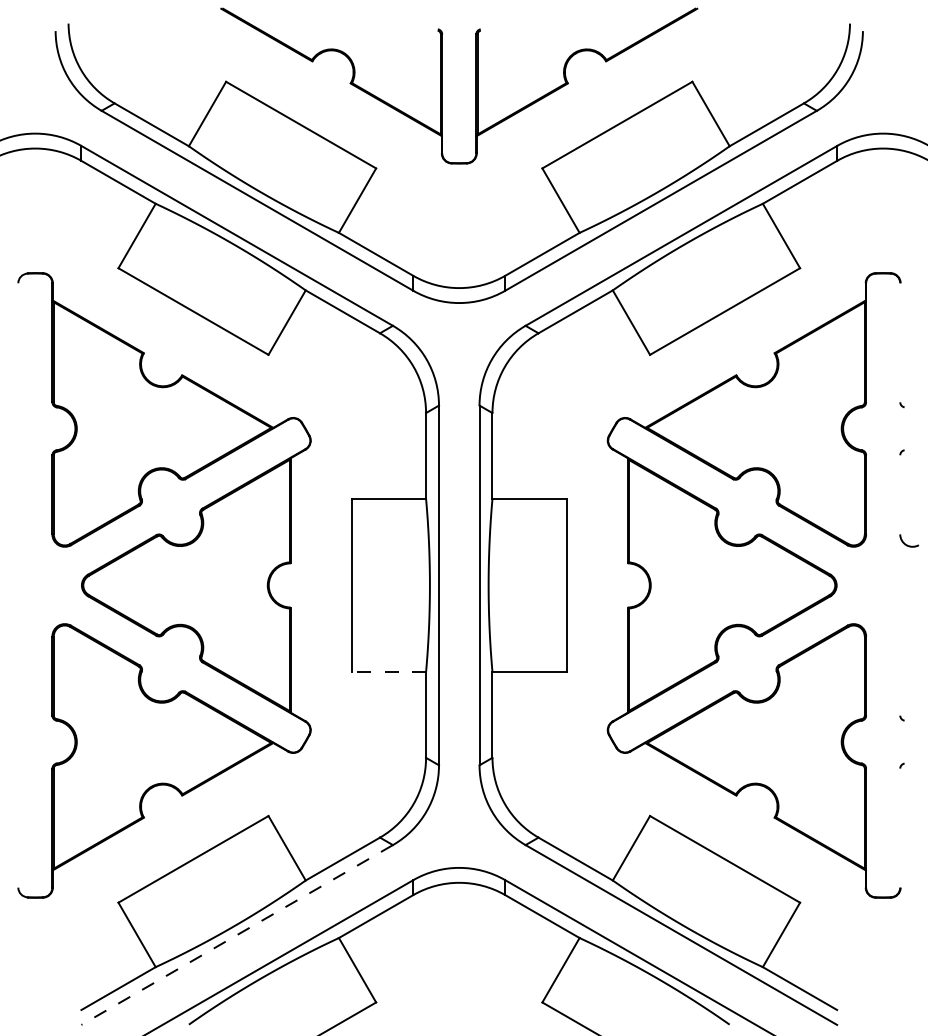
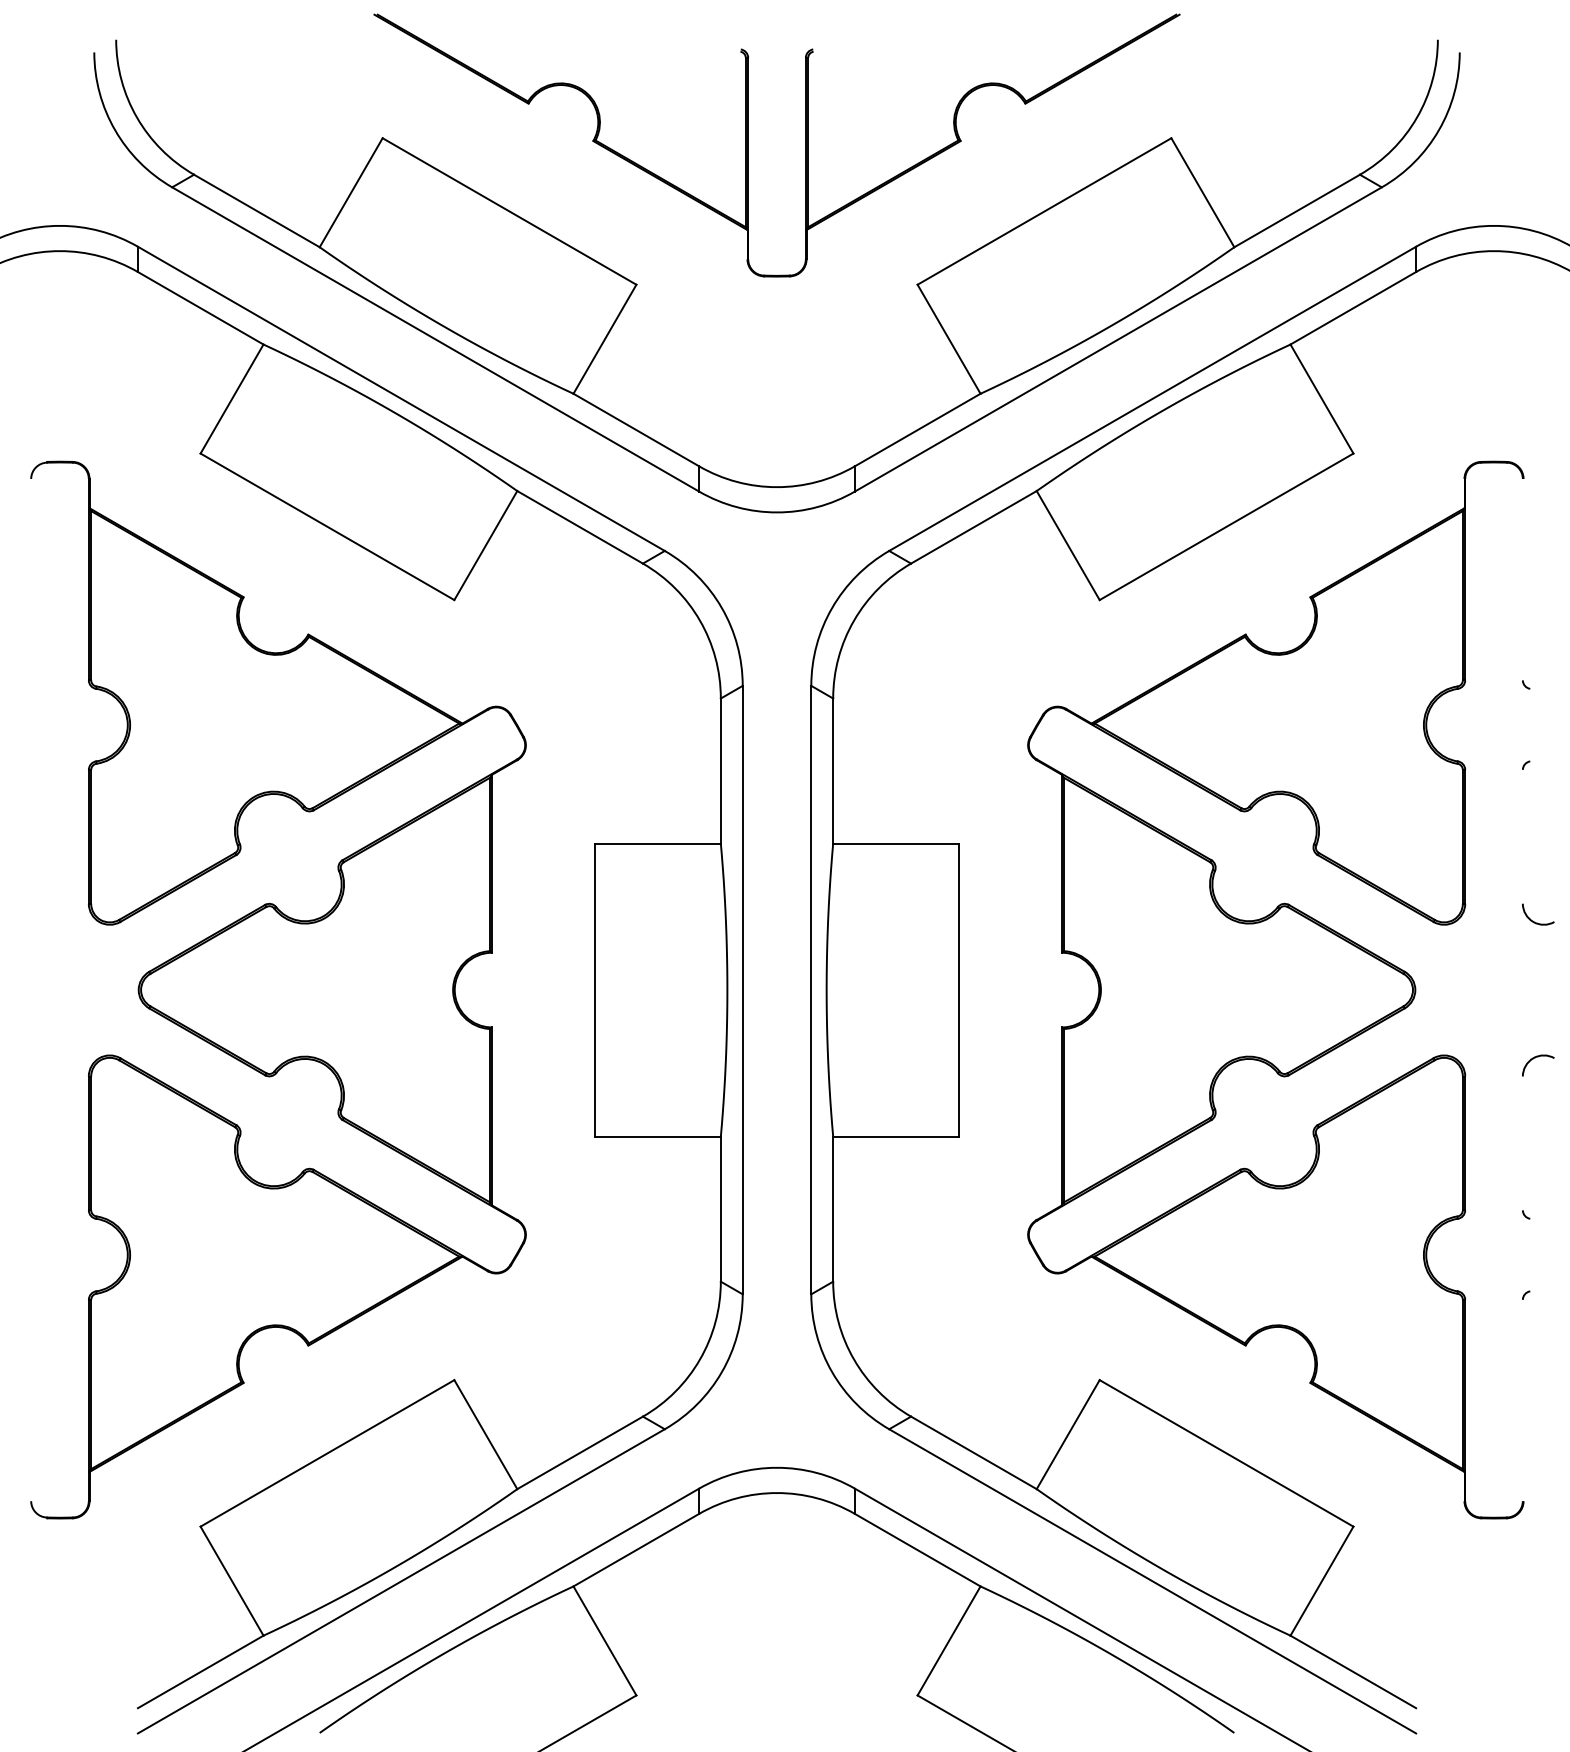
arc: (907, 626) -> (1535, 1059), added
line: (388, 672) -> (657, 1137), dashed -> solid
line: (237, 935) -> (401, 1582), dashed -> solid

